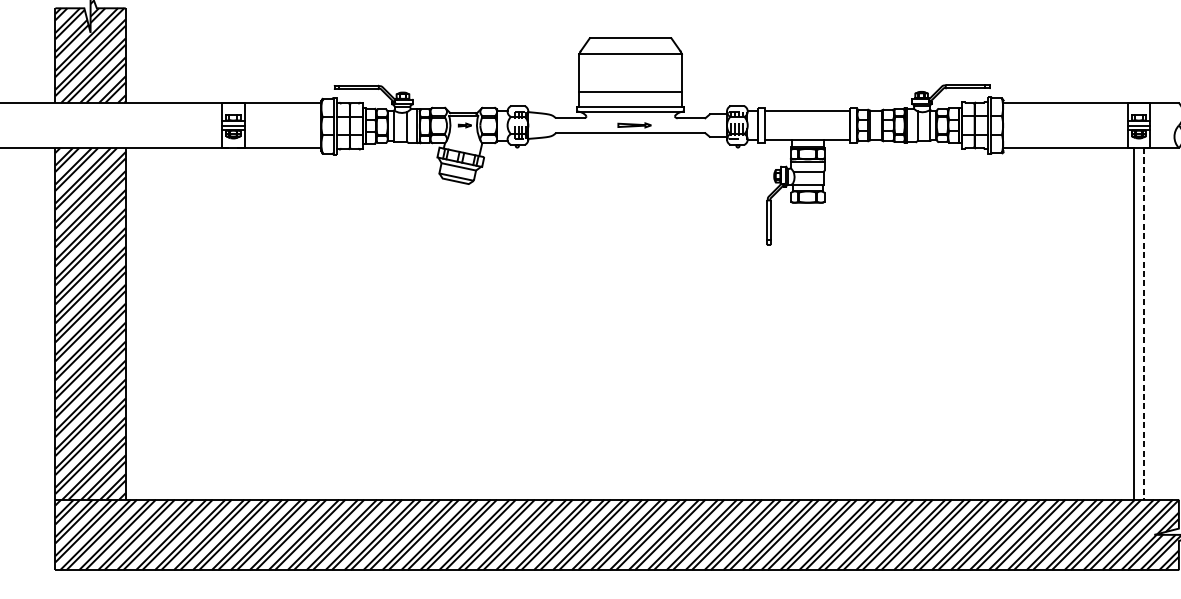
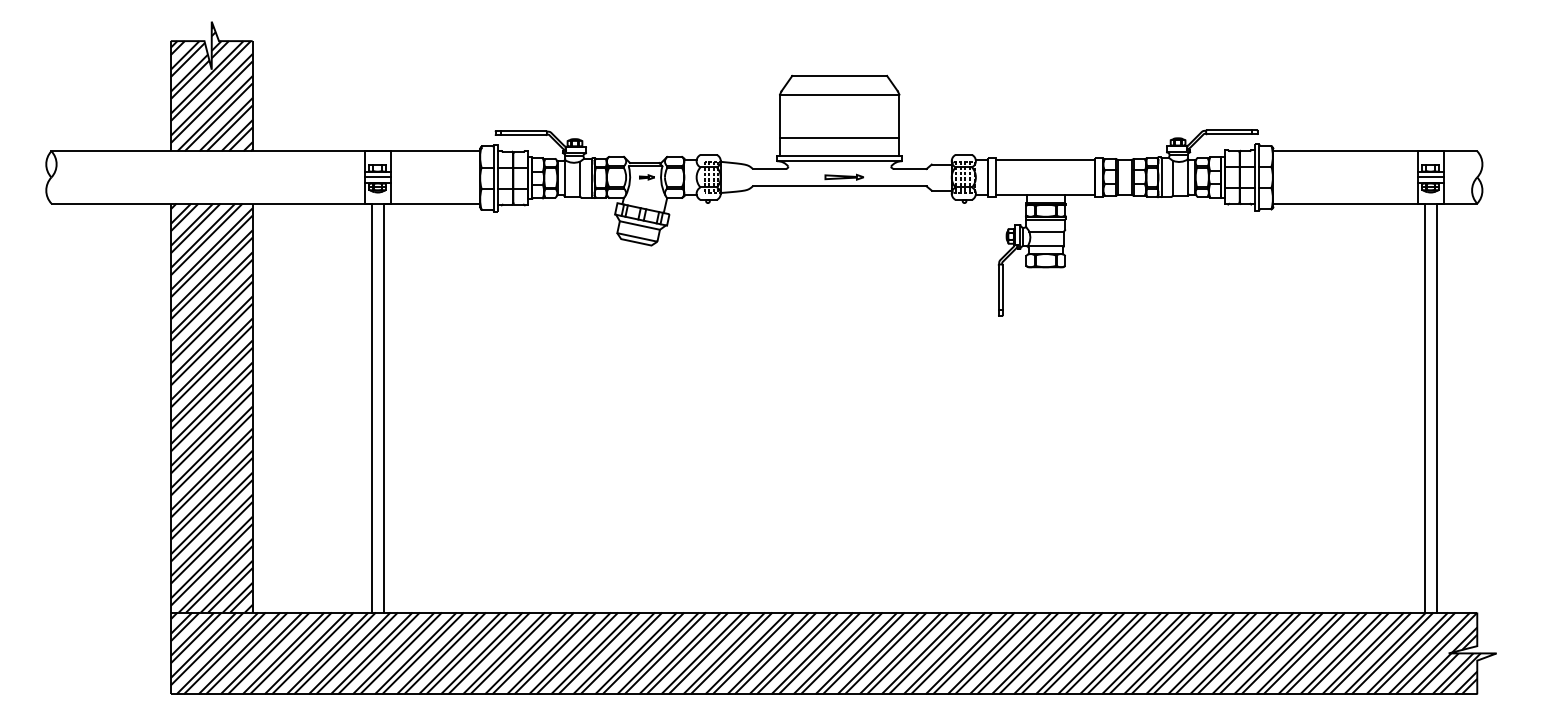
line: (227, 323) -> (371, 407), added
line: (238, 323) -> (383, 407), added
line: (1143, 324) -> (1436, 408), dashed -> solid

